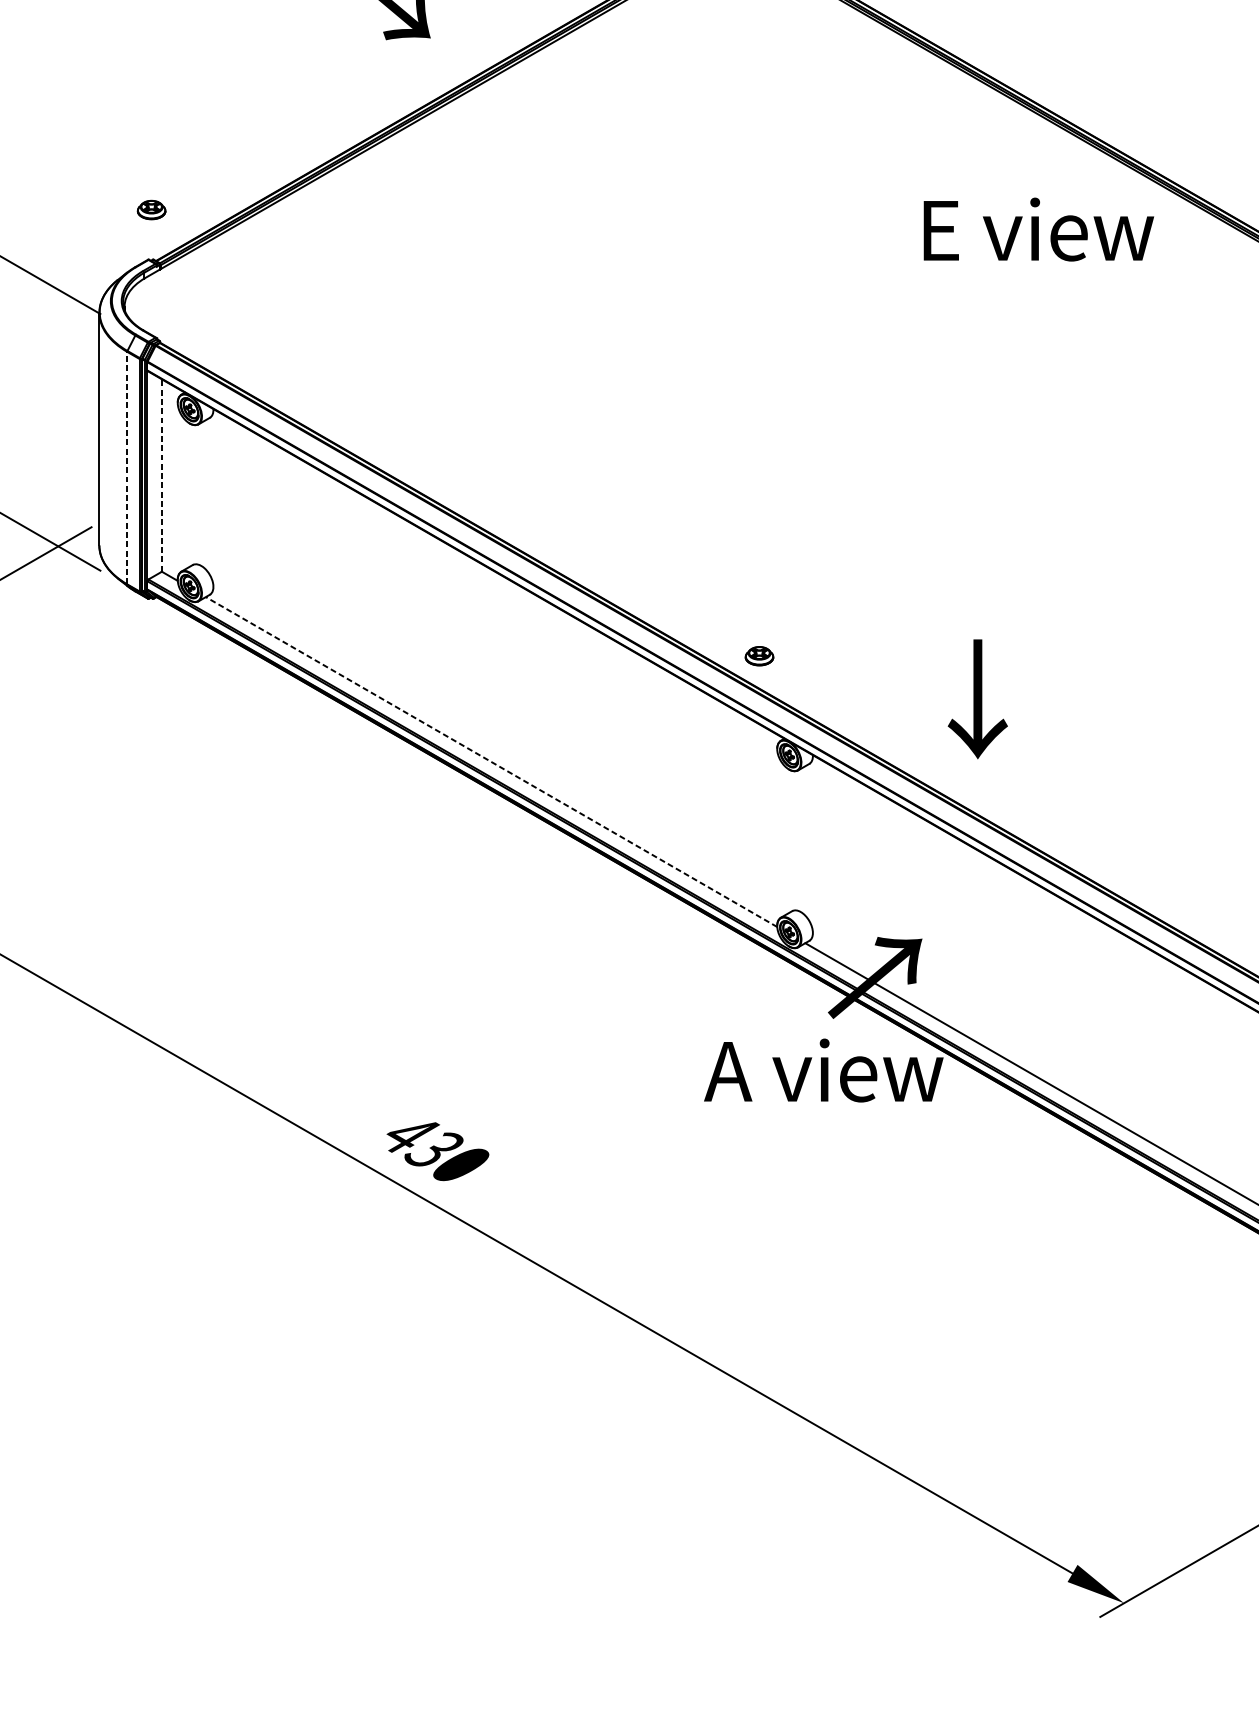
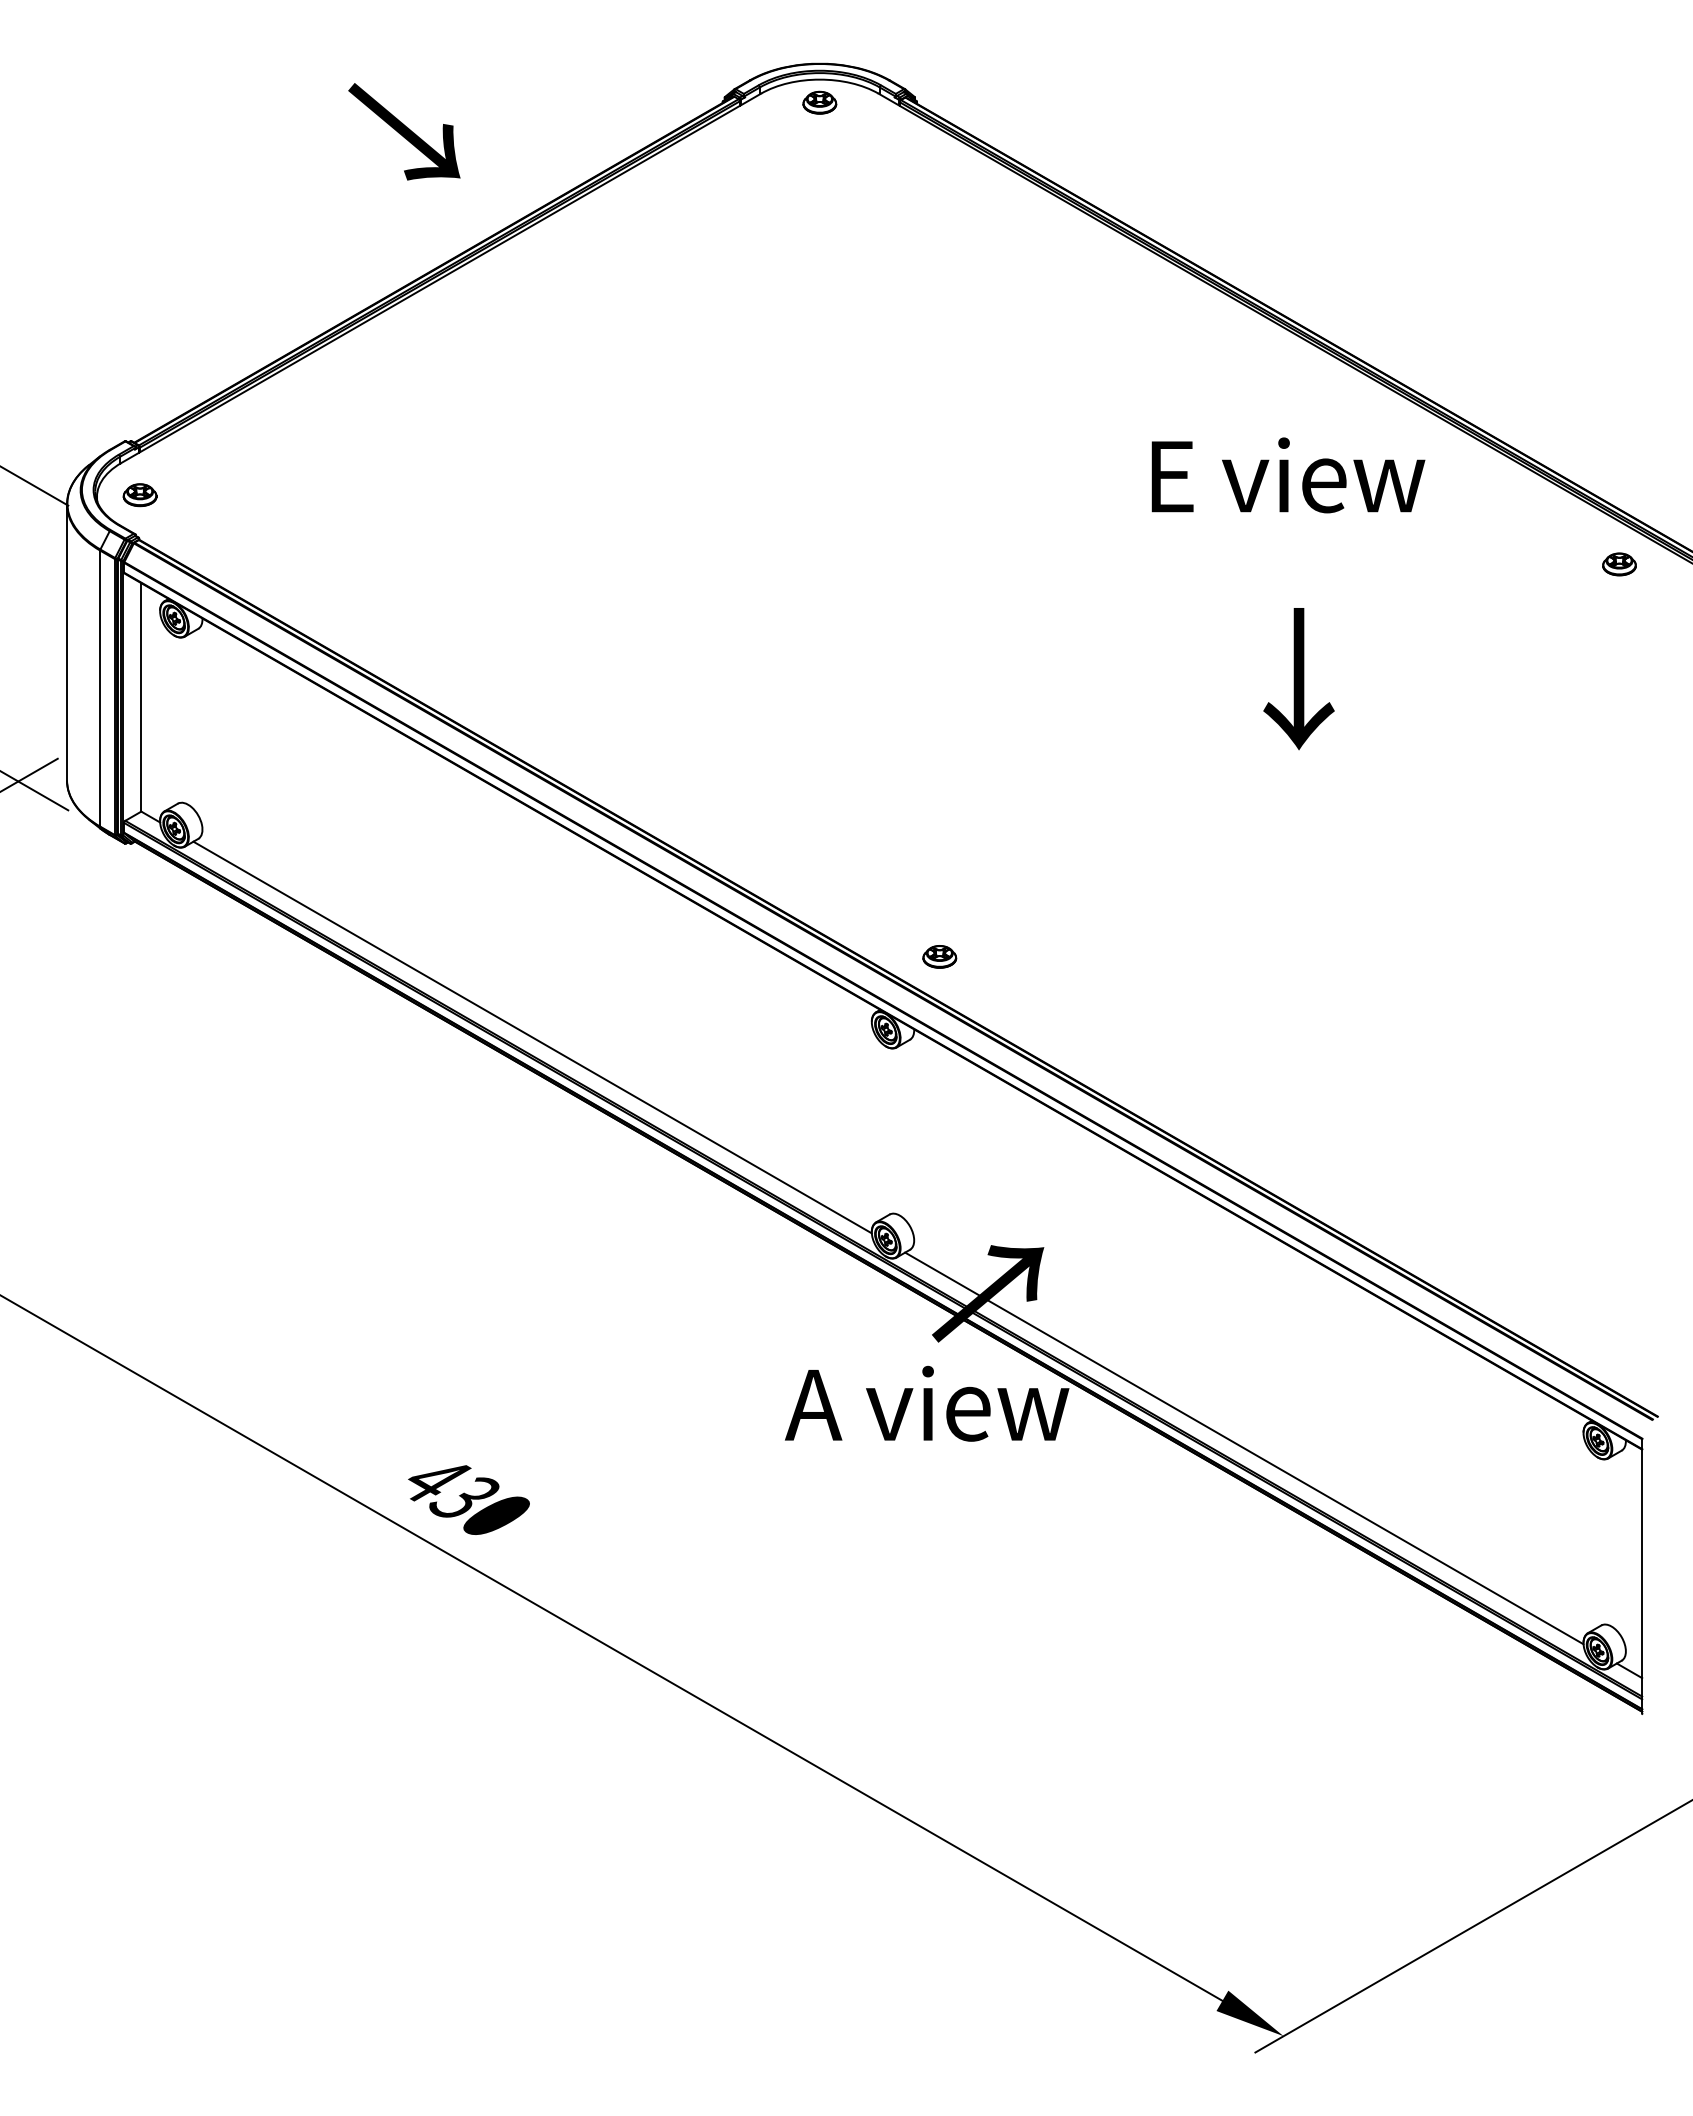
part: (151, 210) -> (139, 495), moved
text: (1038, 229) -> (1288, 475), moved
line: (127, 468) -> (100, 688), dashed -> solid
line: (162, 474) -> (141, 696), dashed -> solid
part: (759, 655) -> (939, 956), moved
text: (977, 699) -> (1298, 679), moved
line: (491, 762) -> (532, 1037), dashed -> solid

